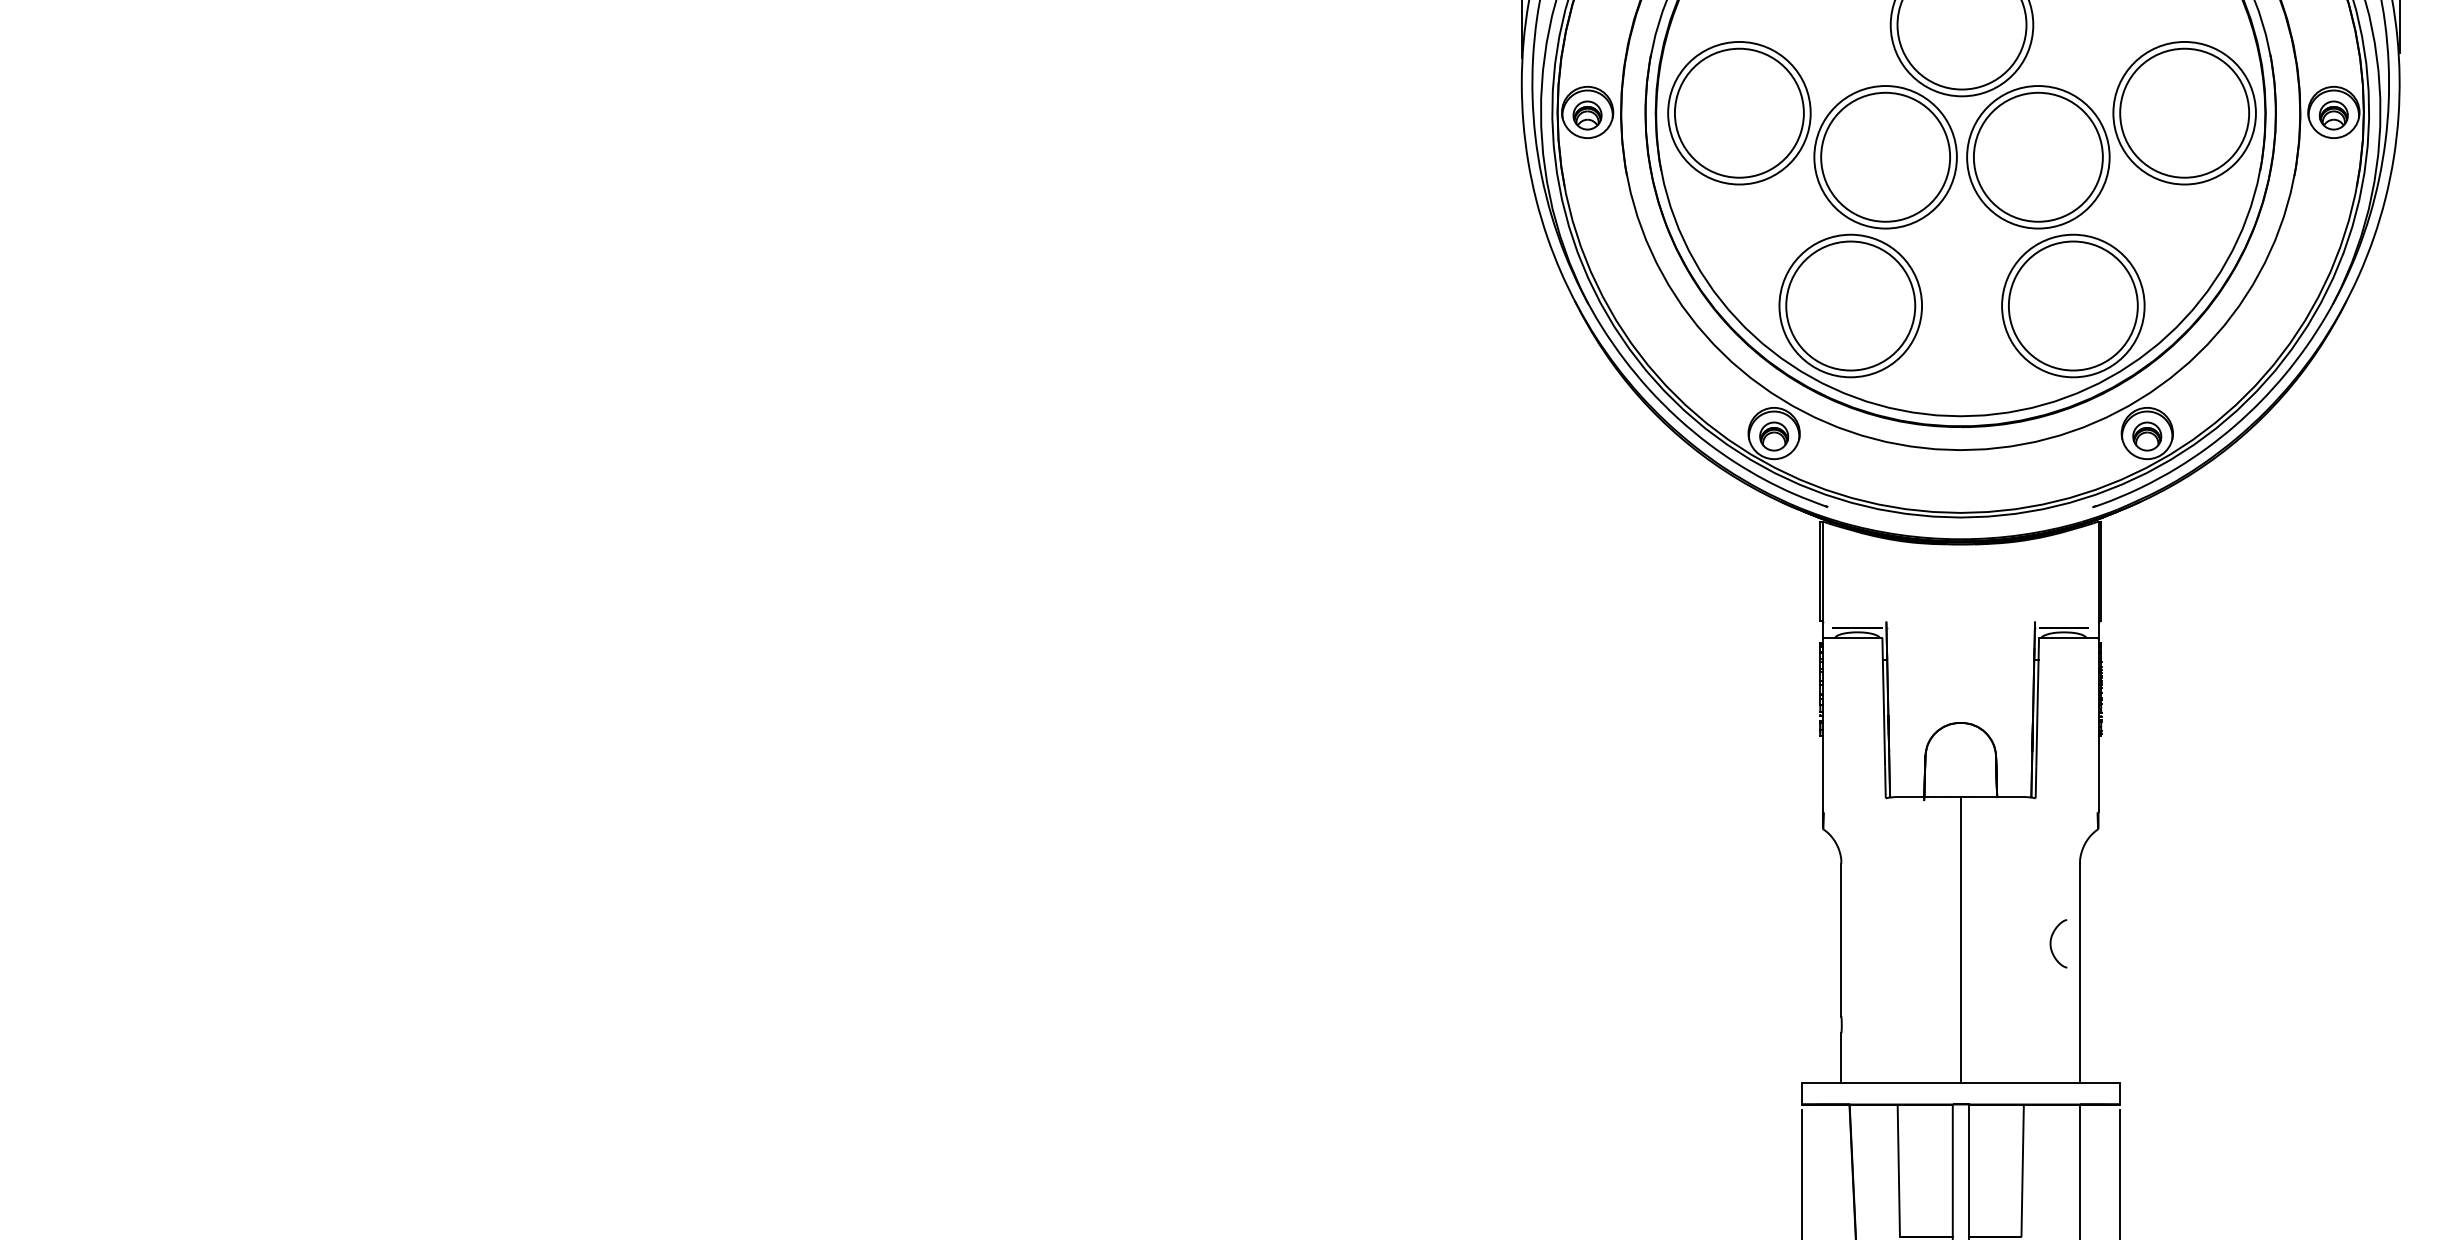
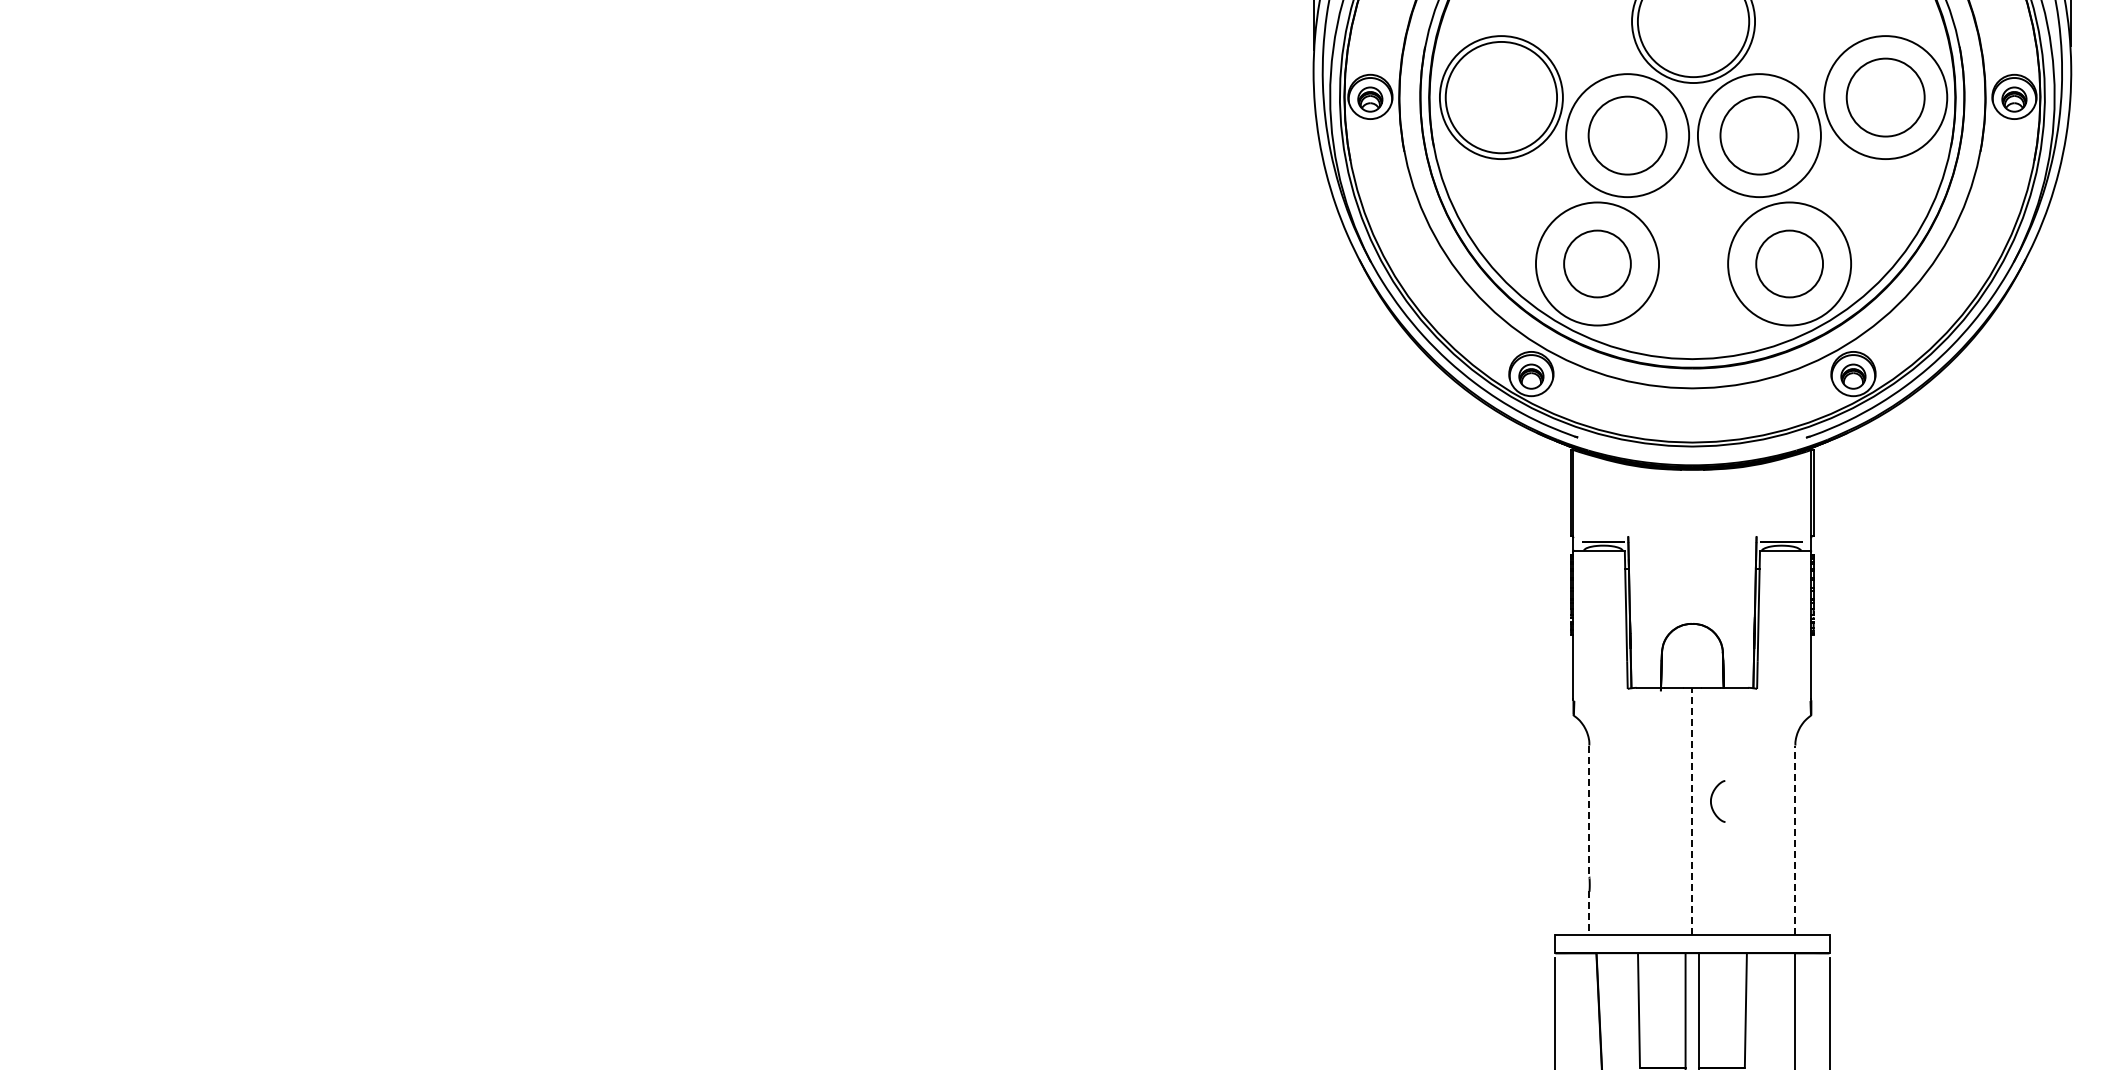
circle: (2184, 113) -> (1885, 97), size x0.7
circle: (1885, 157) -> (1627, 135), size x0.7
circle: (2038, 157) -> (1759, 135), size x0.7
circle: (1850, 305) -> (1597, 263), size x0.6
circle: (2073, 305) -> (1789, 263), size x0.6
line: (1960, 940) -> (1692, 811), solid -> dashed
curve: (2052, 940) -> (1712, 798), moved
line: (1841, 941) -> (1589, 812), solid -> dashed
line: (2080, 973) -> (1795, 840), solid -> dashed
line: (1841, 1058) -> (1589, 913), solid -> dashed

